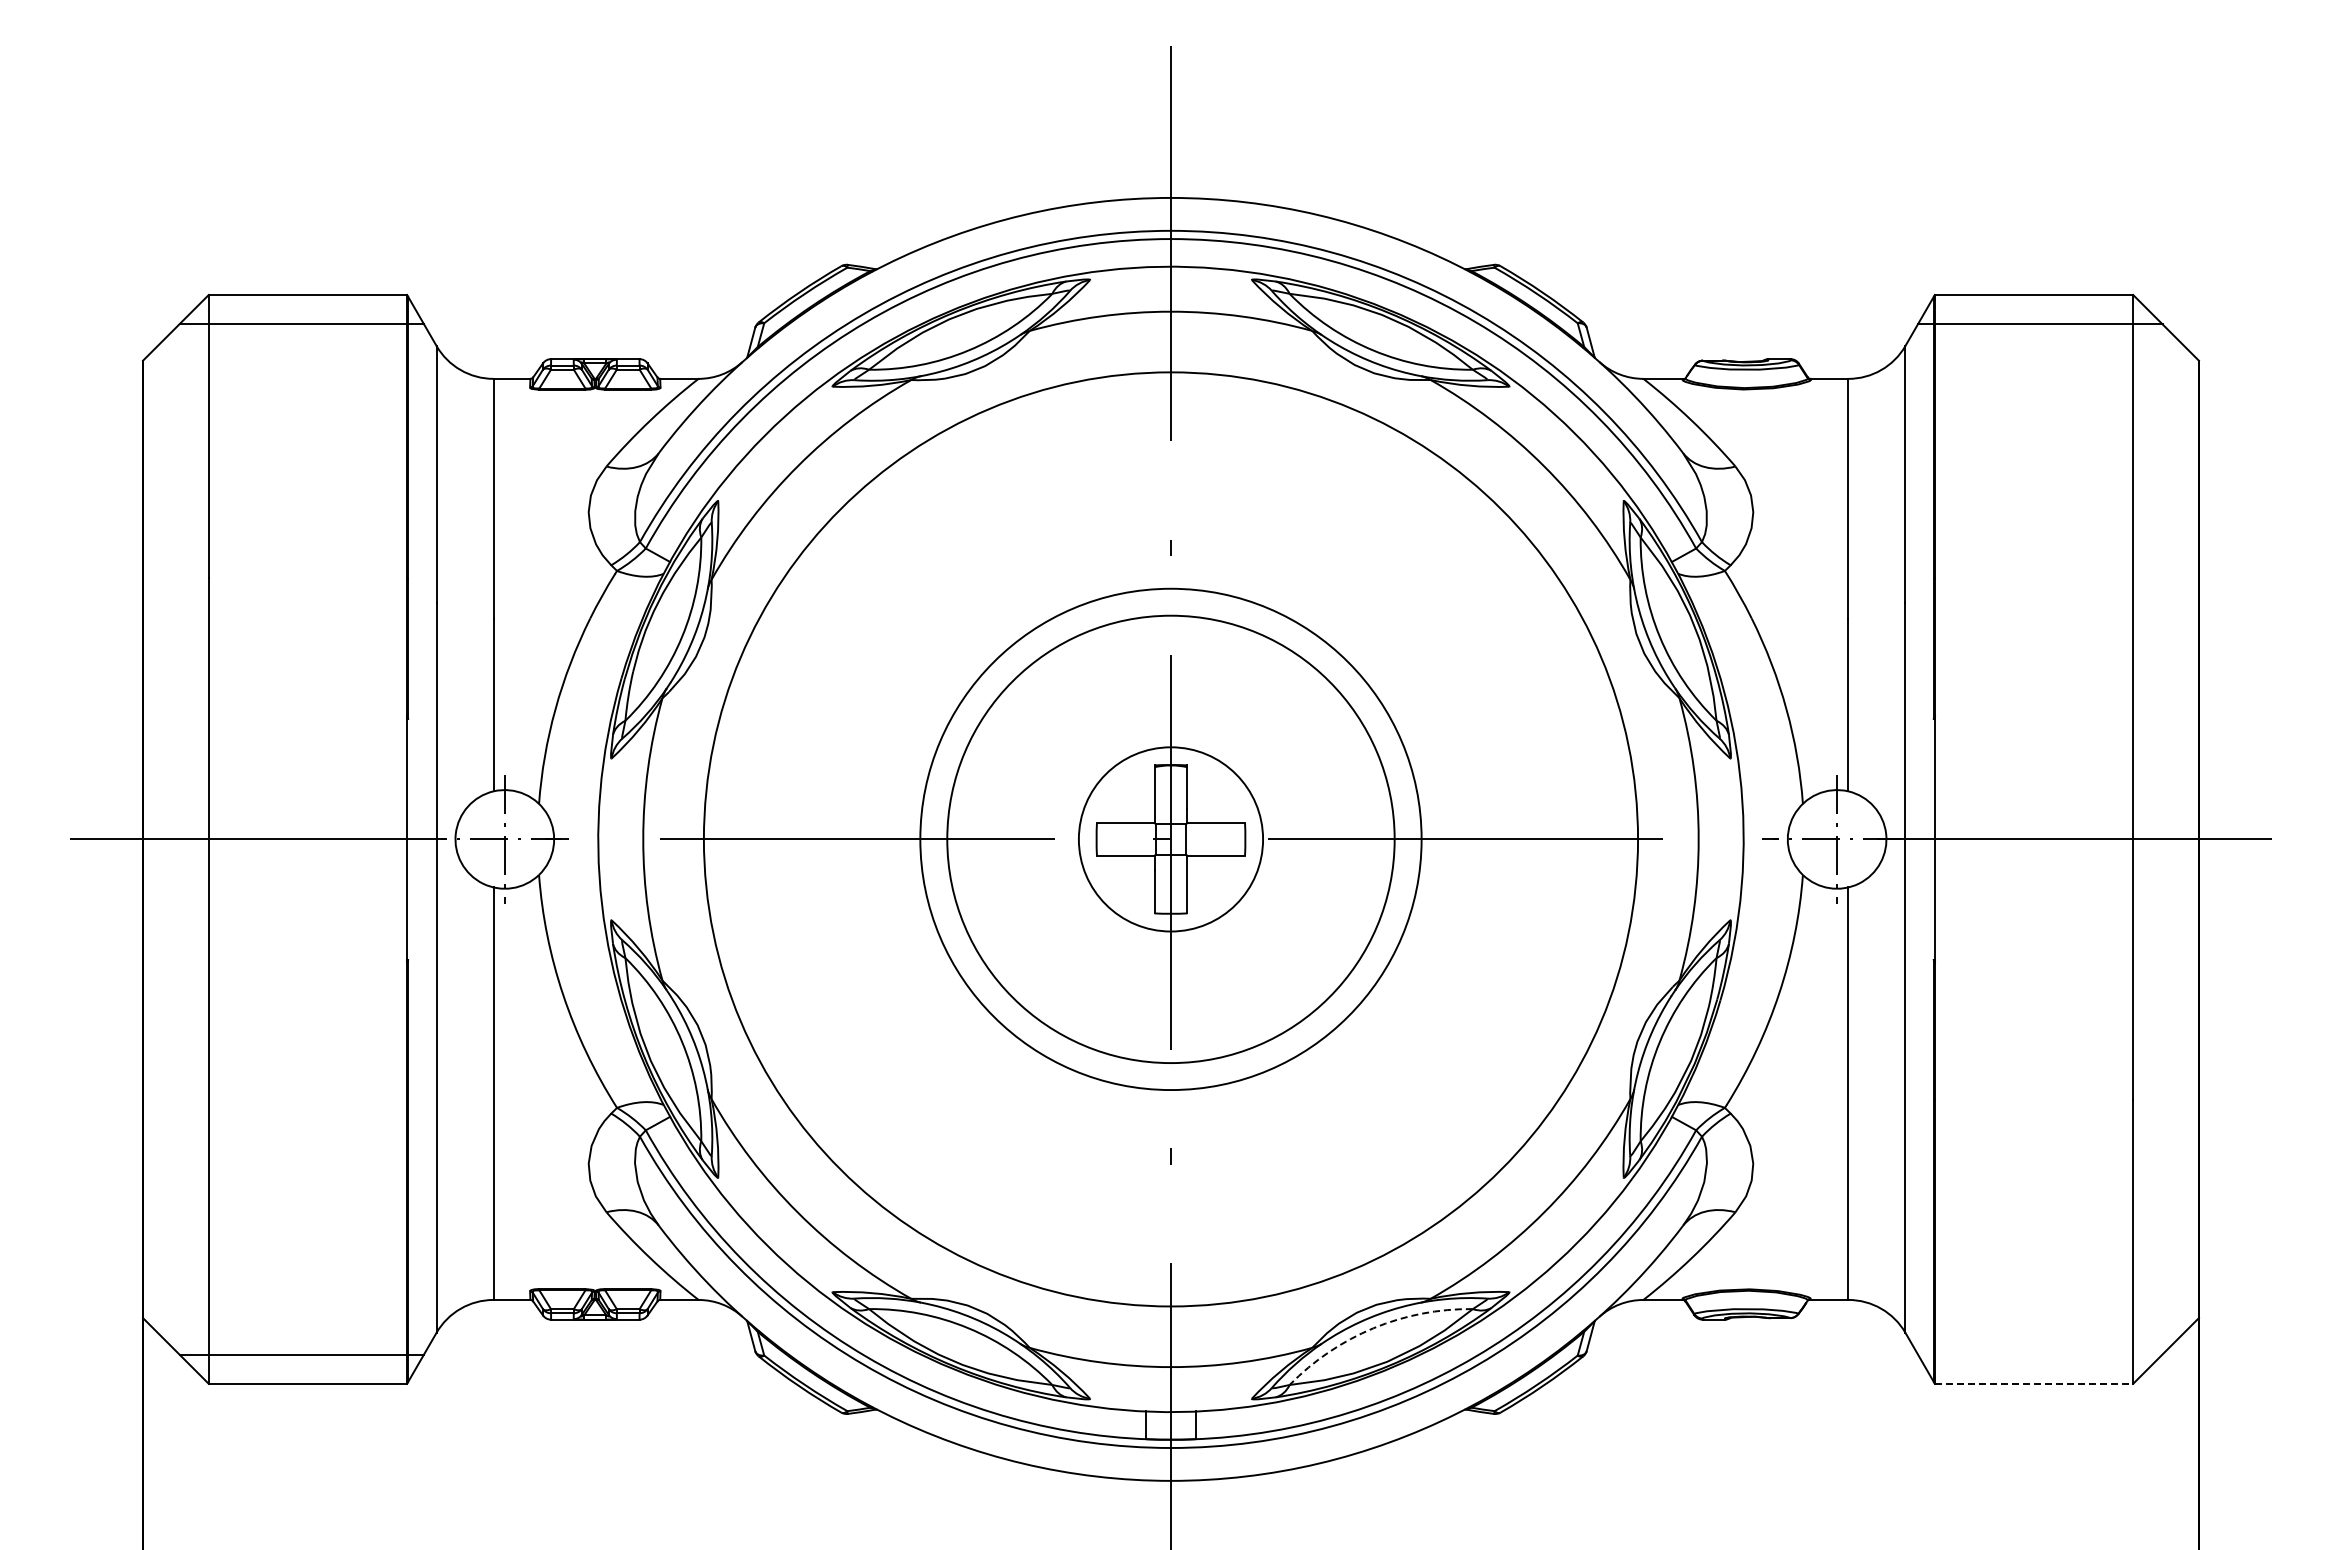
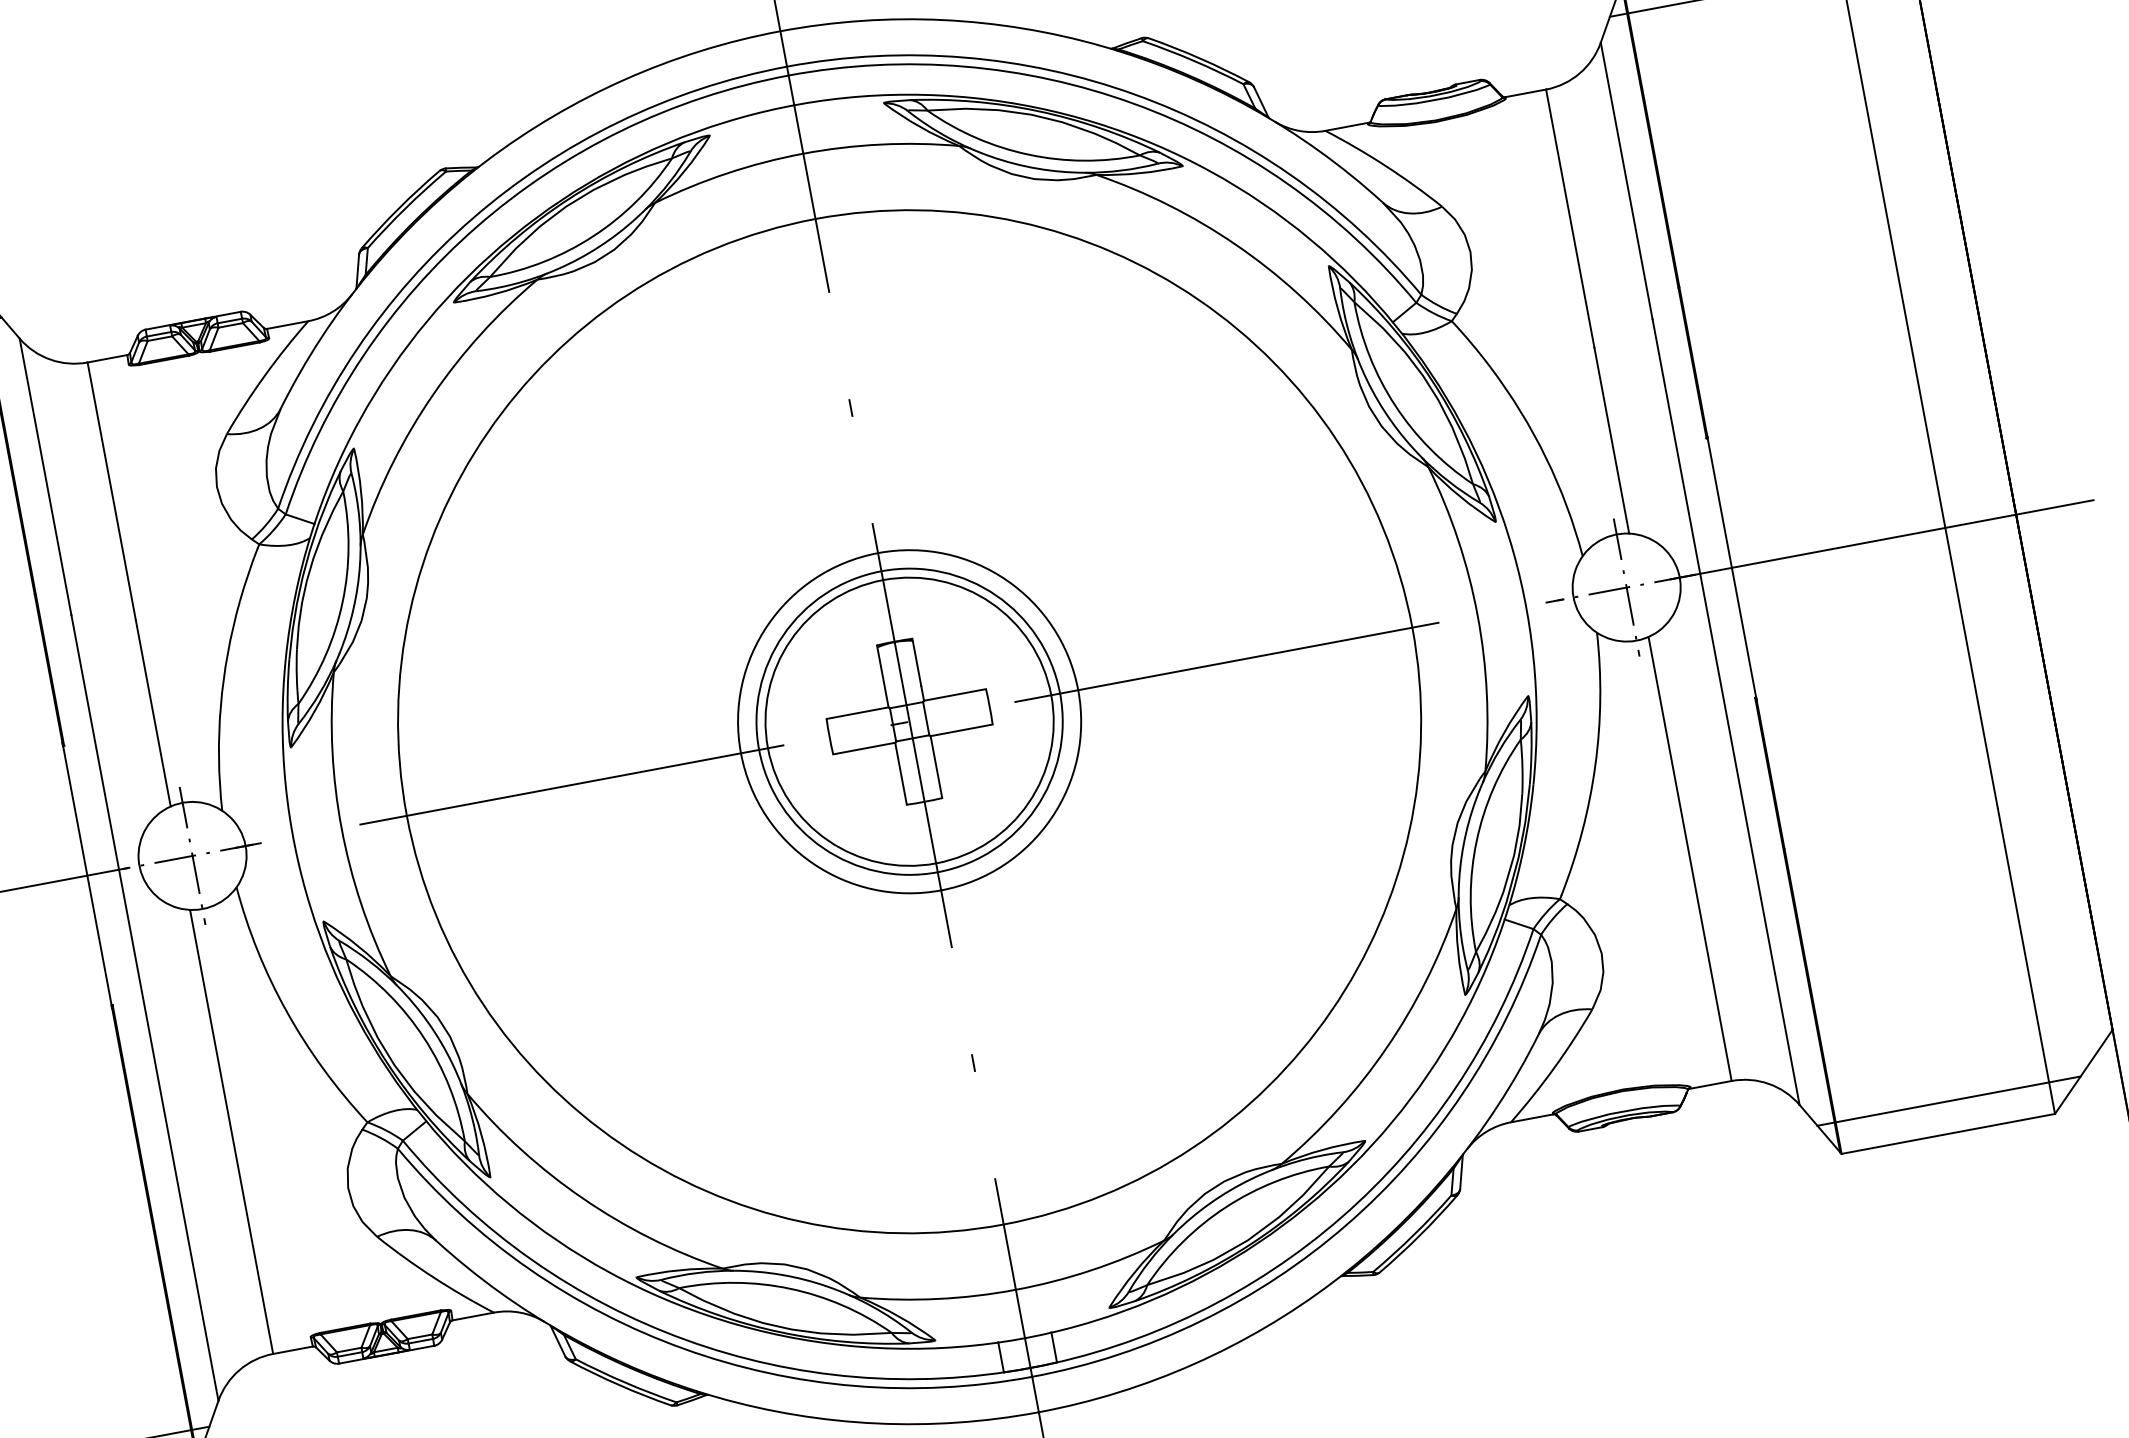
circle: (1170, 839) -> (909, 721), size x0.62
circle: (1170, 839) -> (909, 721), size x0.62
circle: (1170, 839) -> (909, 721), size x1.43
arc: (1373, 1328) -> (1226, 1207), dashed -> solid
line: (2039, 1354) -> (1948, 1101), added
line: (2034, 1383) -> (1948, 1133), dashed -> solid

